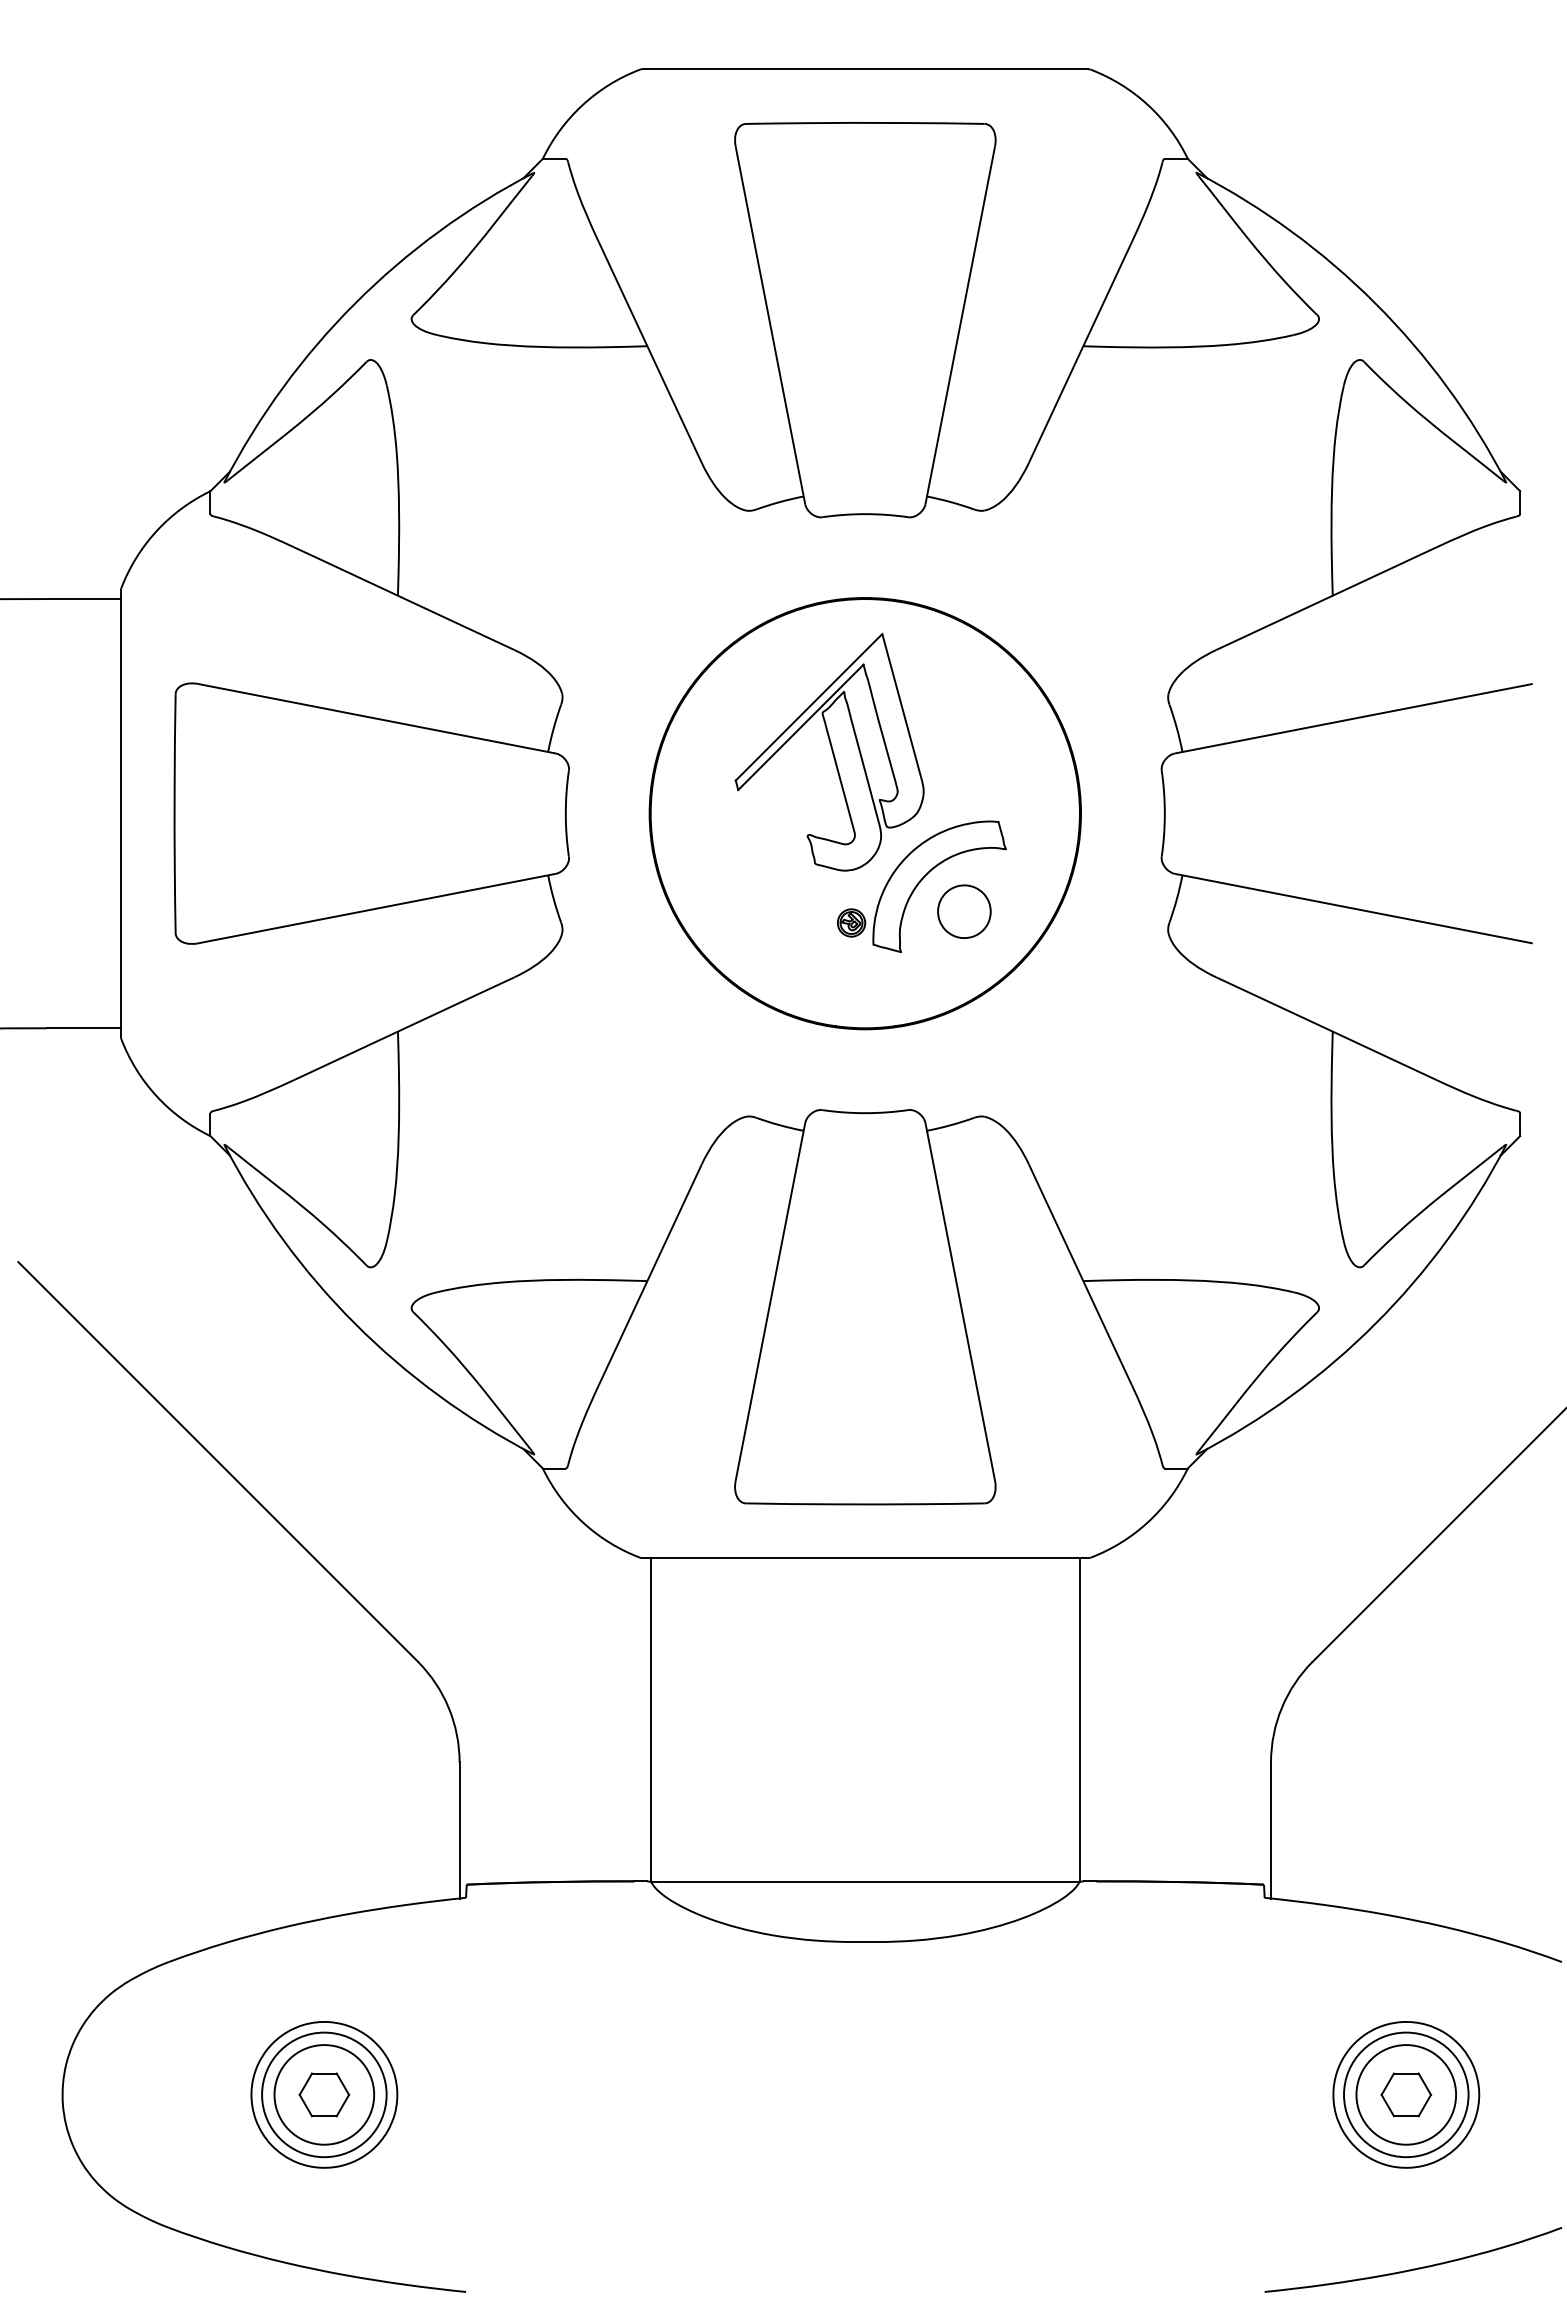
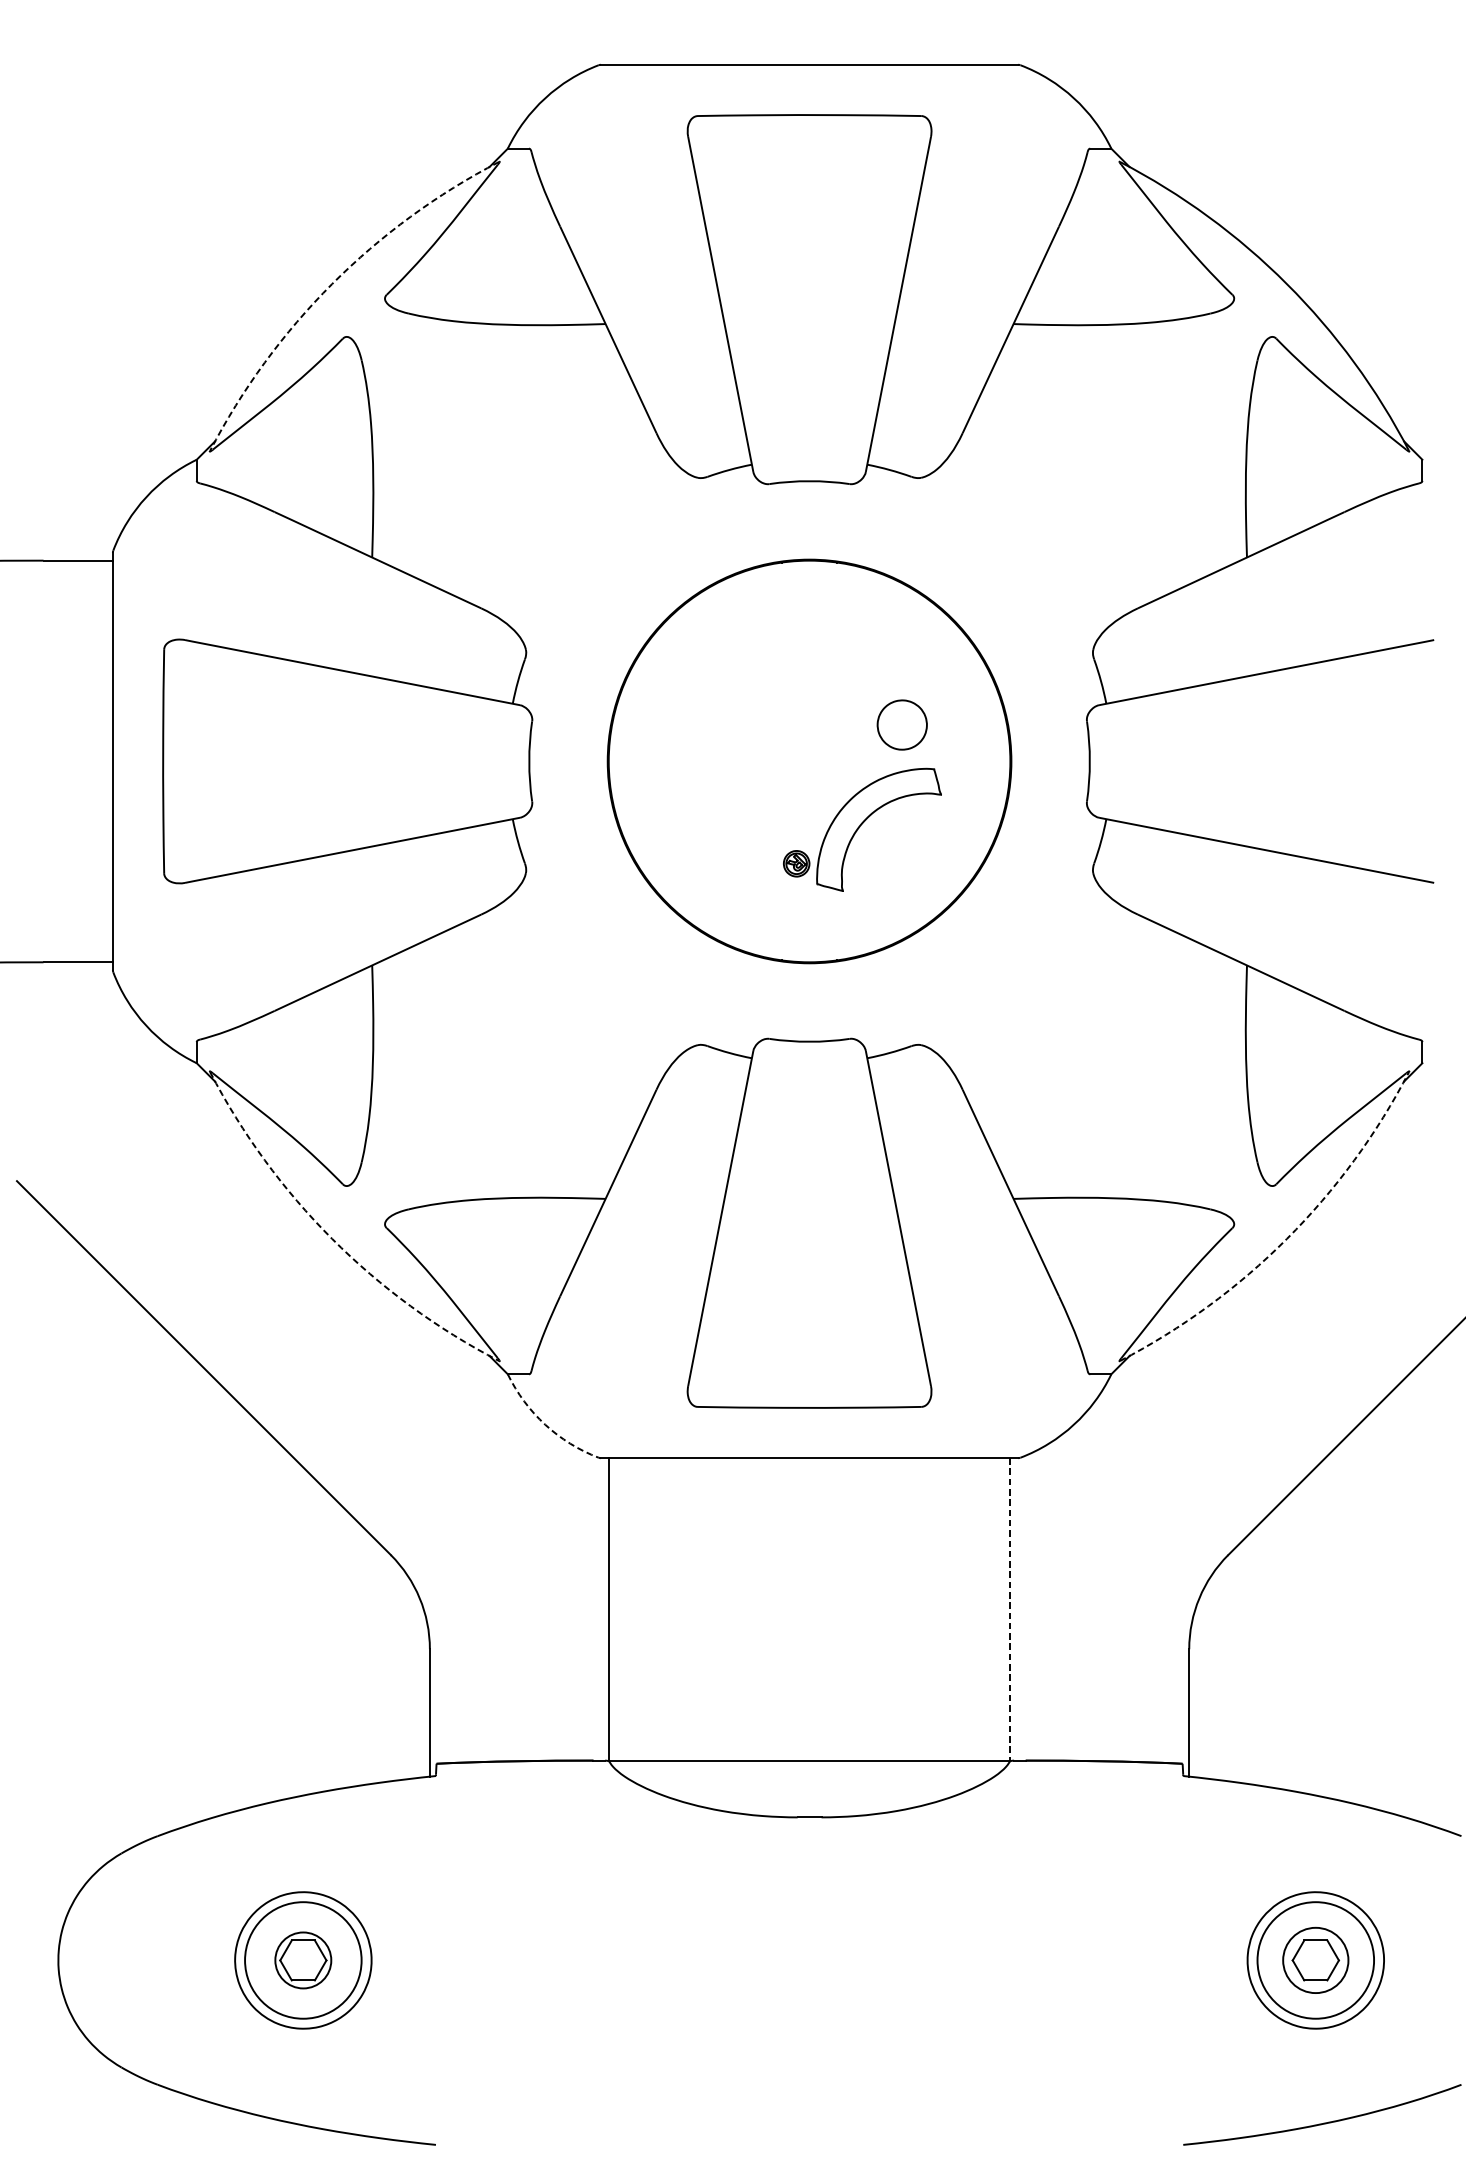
arc: (355, 303) -> (332, 284), solid -> dashed
part: (829, 751) -> (776, 703), removed
part: (964, 911) -> (902, 724), moved
arc: (355, 1323) -> (332, 1238), solid -> dashed
arc: (1375, 1323) -> (1286, 1238), solid -> dashed
arc: (582, 1522) -> (544, 1424), solid -> dashed
line: (1079, 1720) -> (1009, 1610), solid -> dashed
circle: (324, 2094) -> (303, 1960), size x0.6
circle: (1406, 2094) -> (1316, 1960), size x0.7

